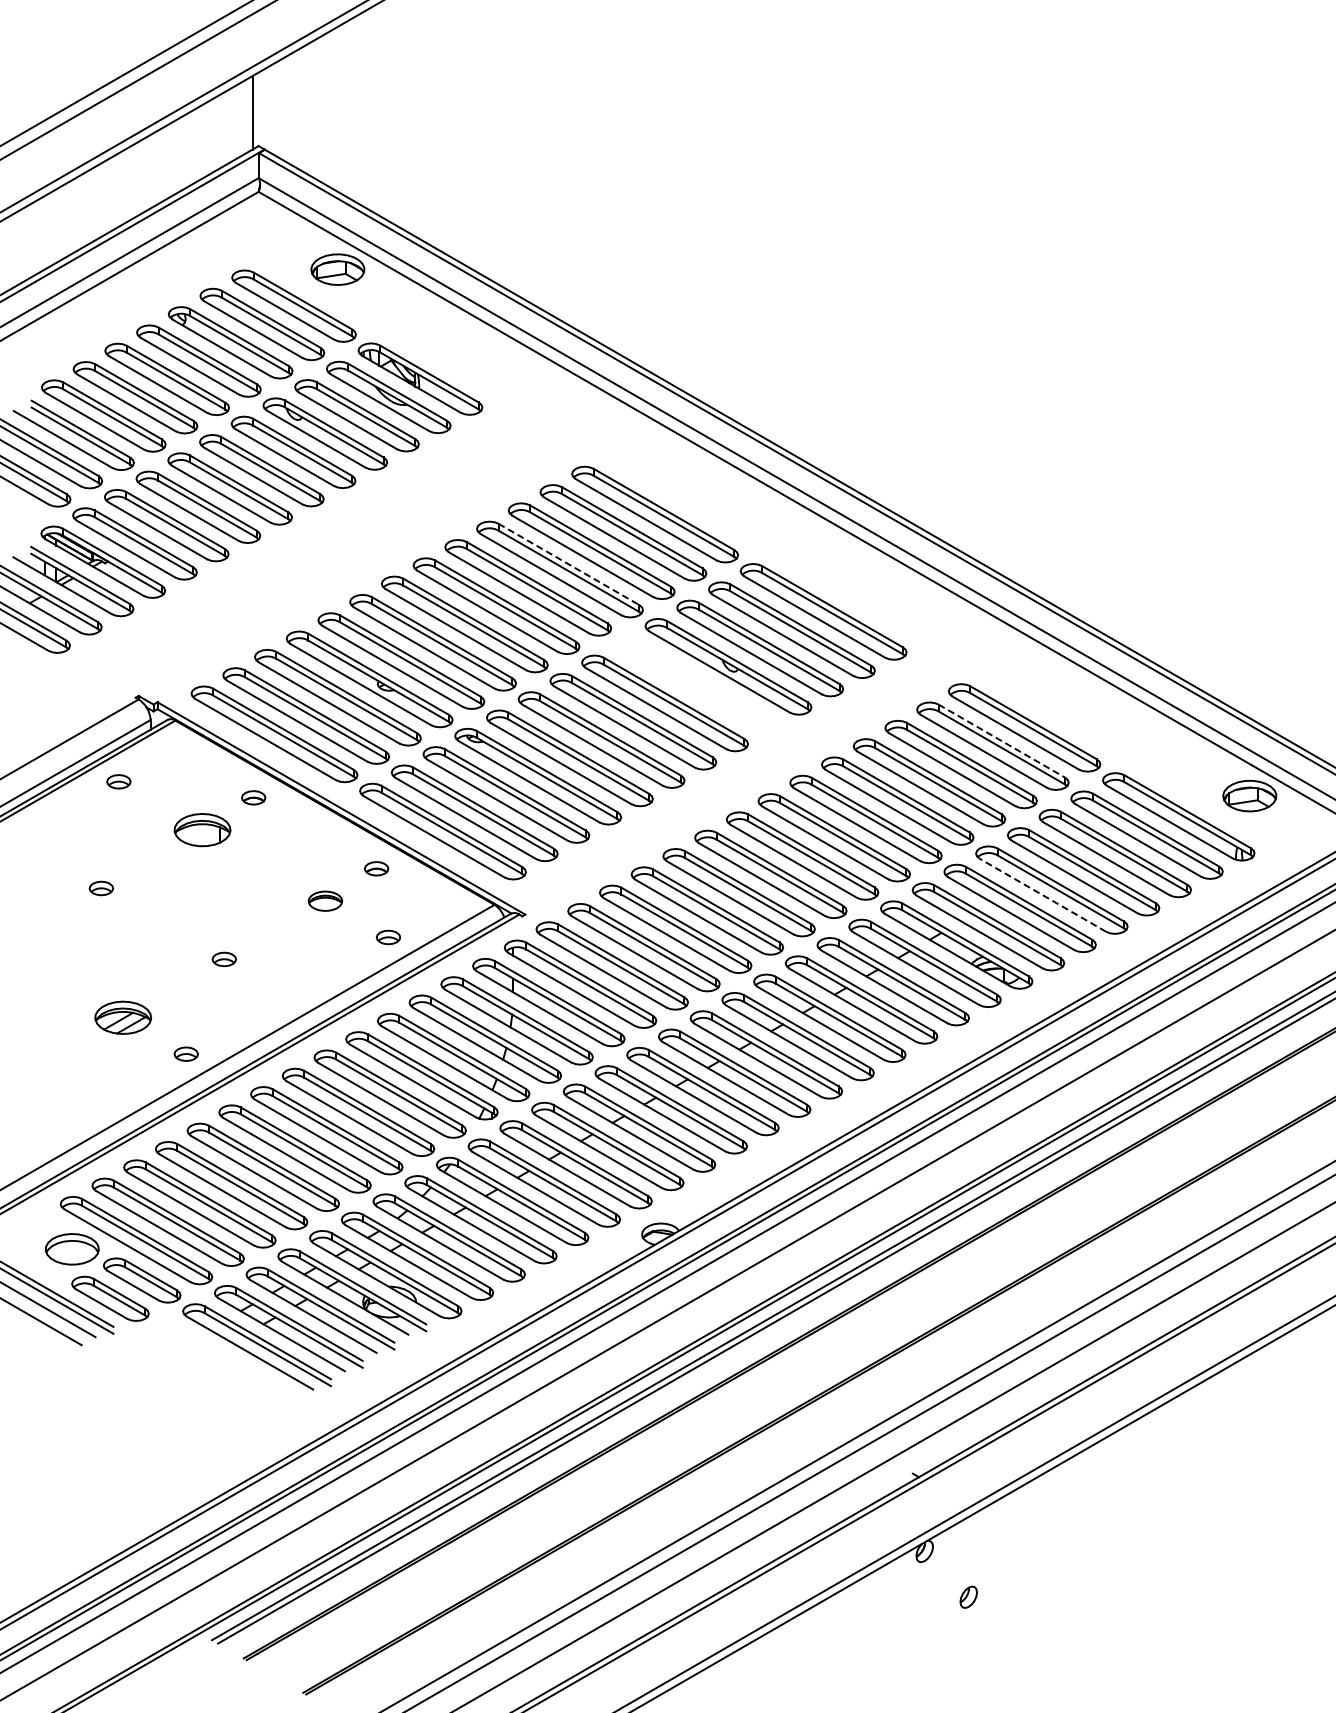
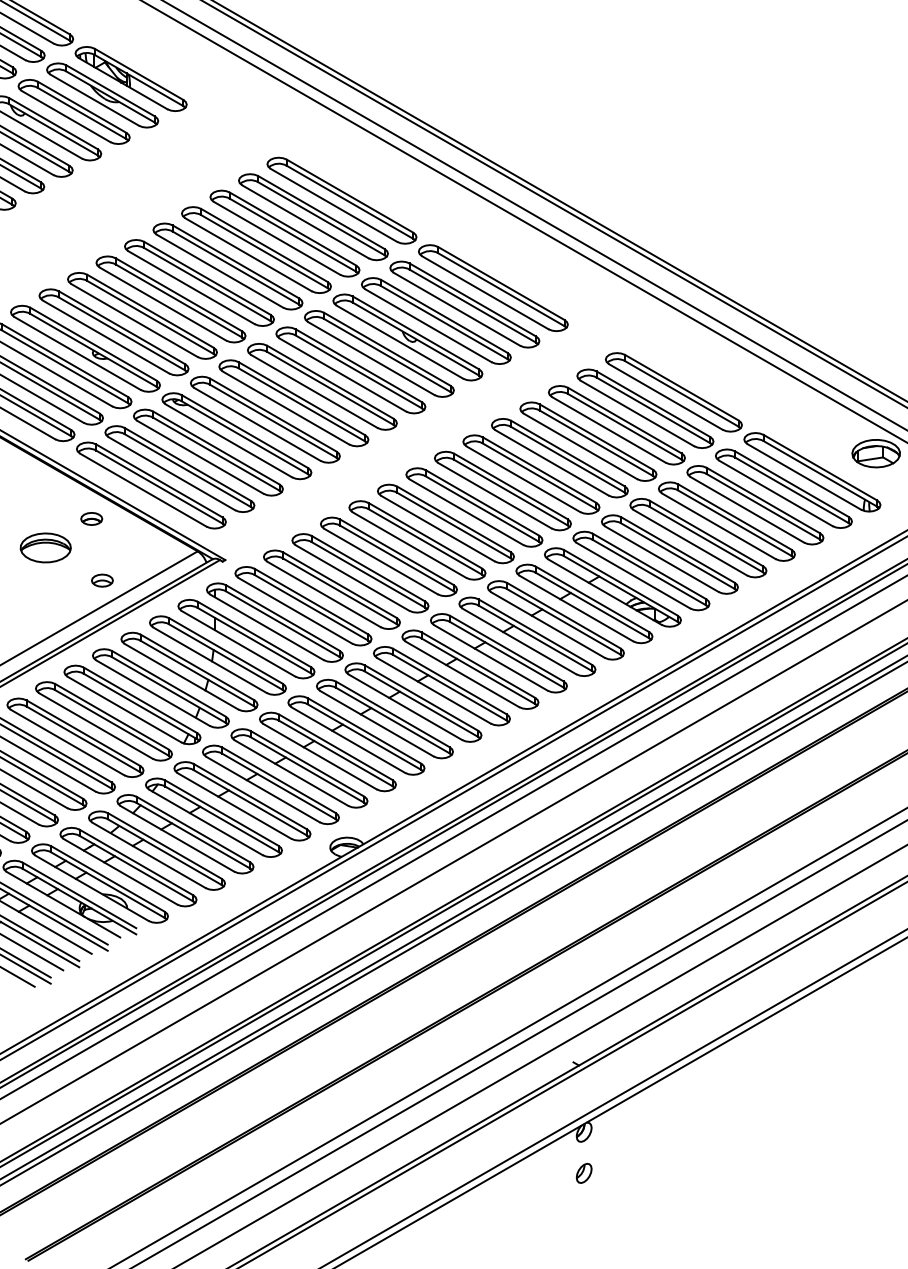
line: (569, 564) -> (265, 245), dashed -> solid
part: (696, 684) -> (379, 353), added
line: (1001, 741) -> (653, 404), dashed -> solid
line: (1042, 895) -> (689, 542), dashed -> solid
part: (325, 901) -> (45, 548), size x1.67
part: (968, 1596) -> (583, 1172), moved

